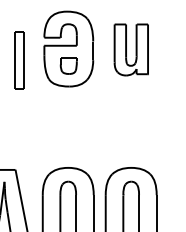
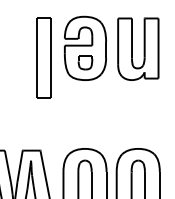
part: (131, 49) -> (138, 48), size x1.43
part: (19, 59) -> (43, 57), size x1.67

